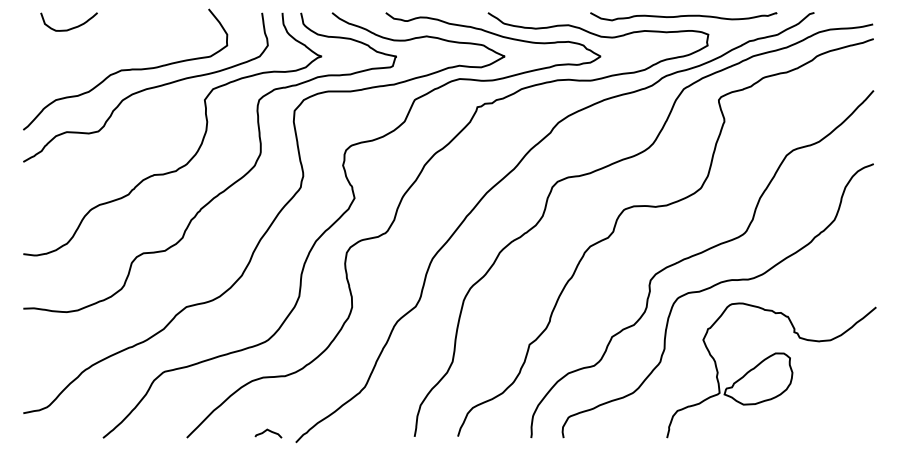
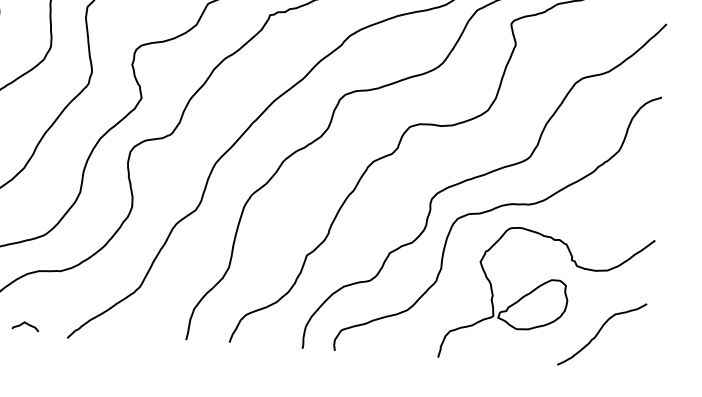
curve: (826, 403) -> (599, 333), added
curve: (268, 431) -> (25, 324), moved

